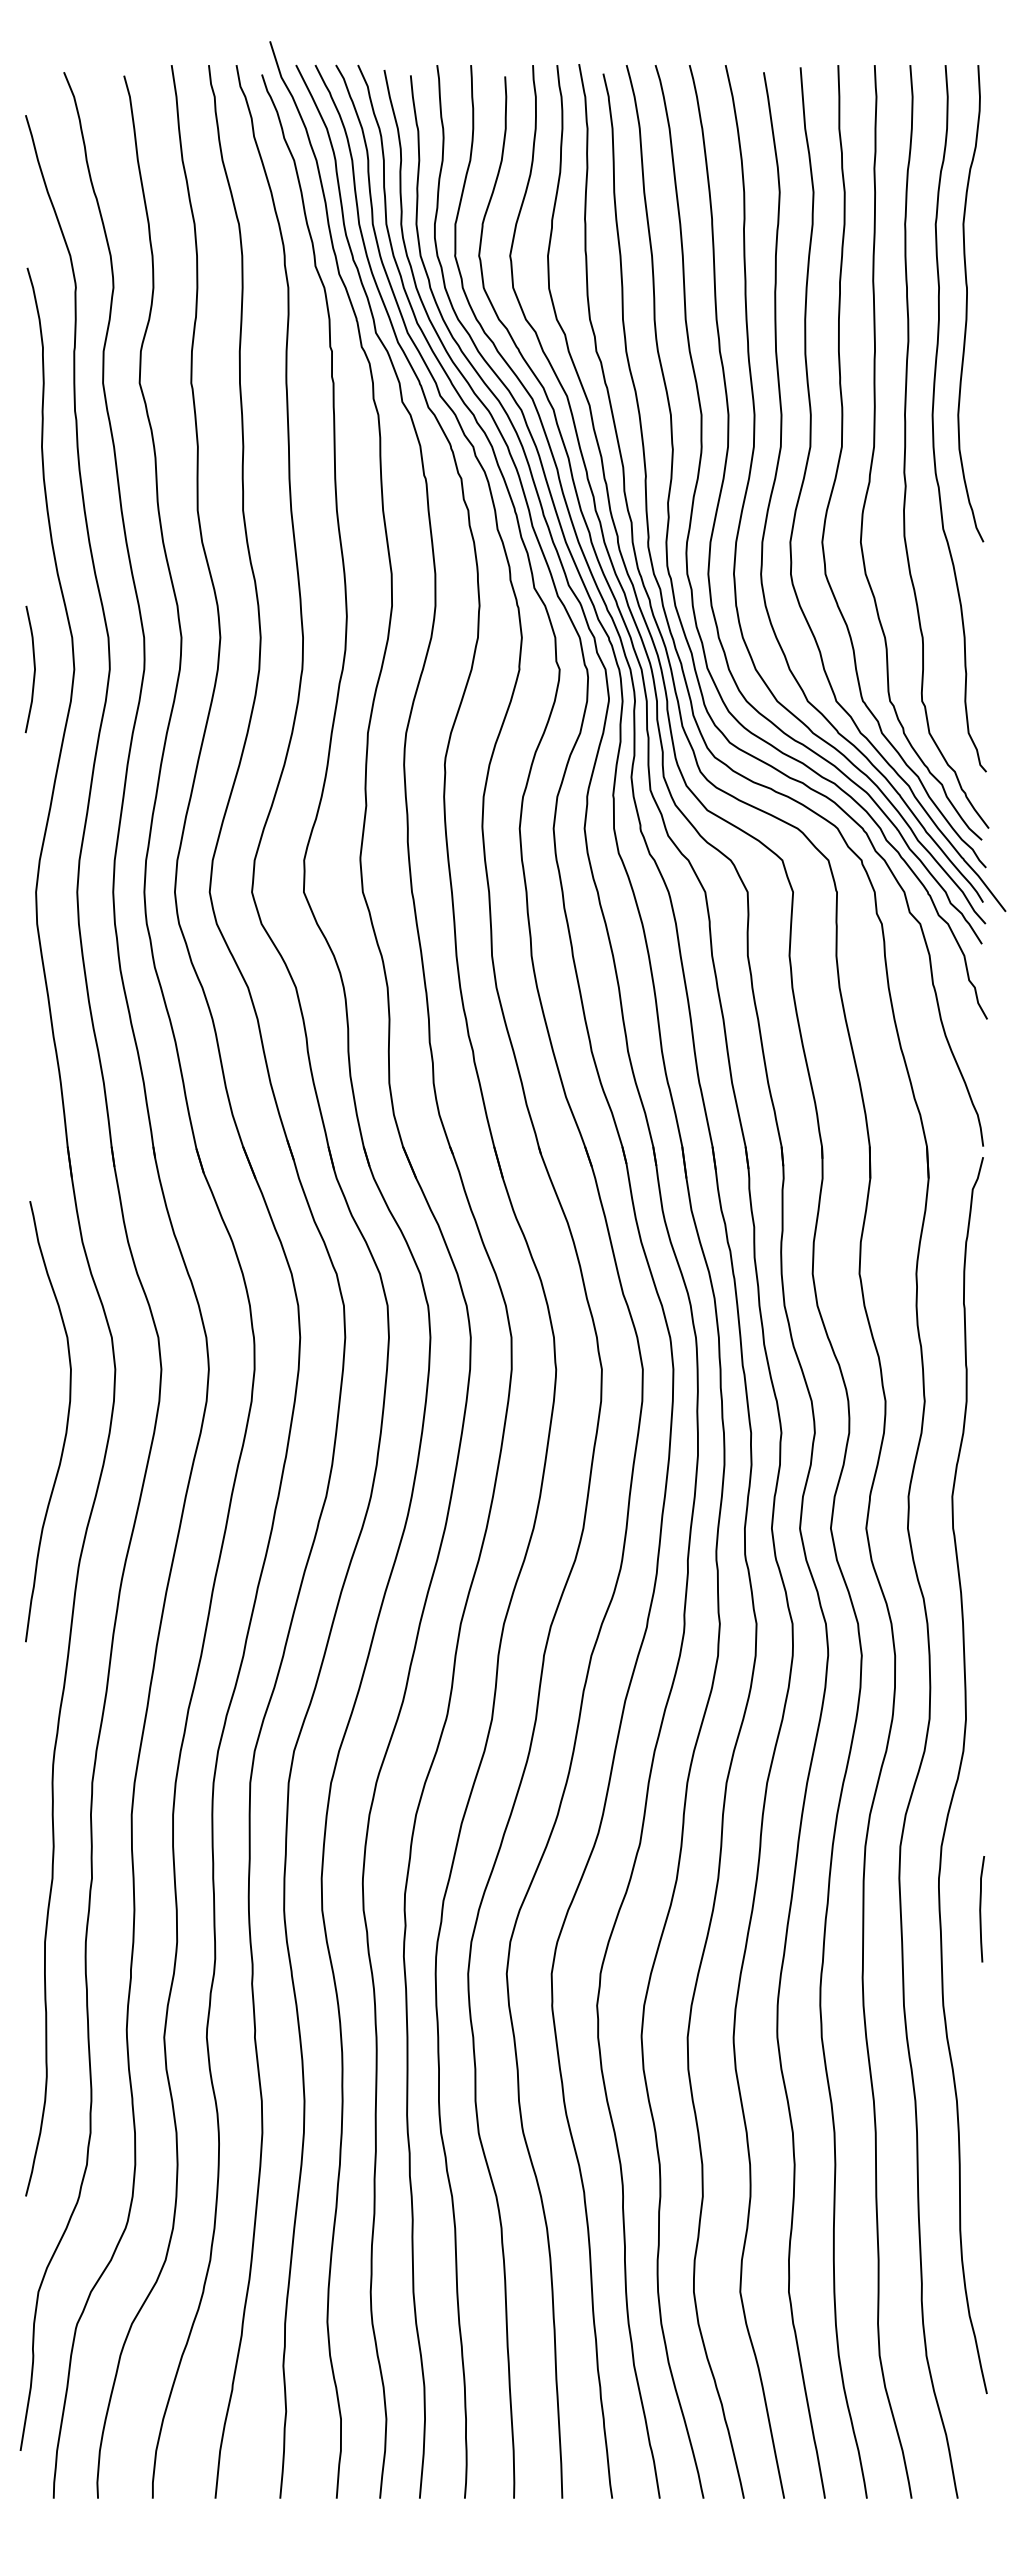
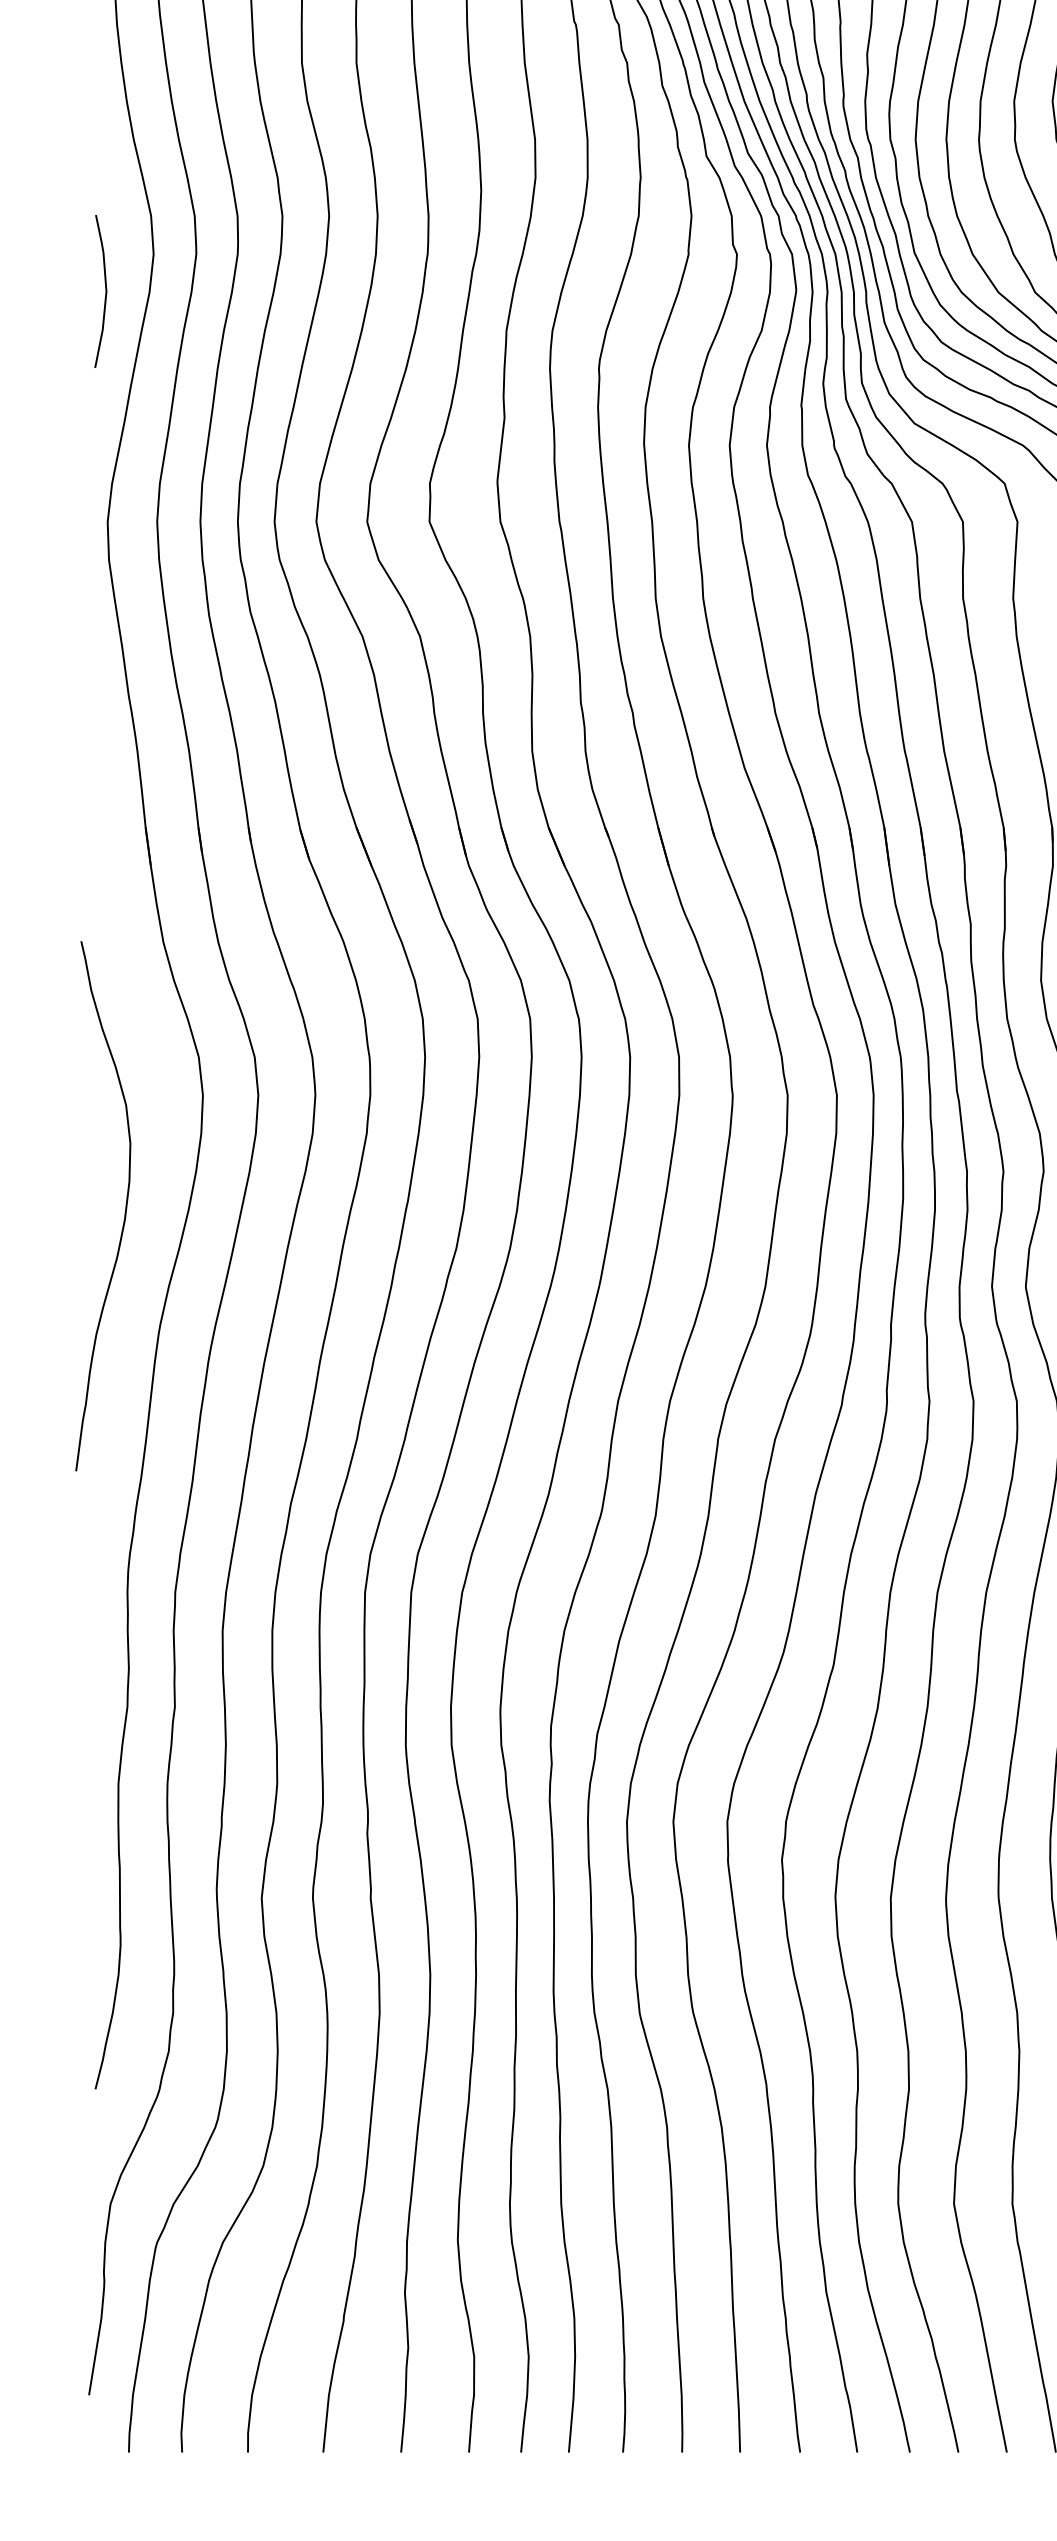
curve: (33, 666) -> (104, 287), moved
curve: (66, 1421) -> (125, 1206), moved

